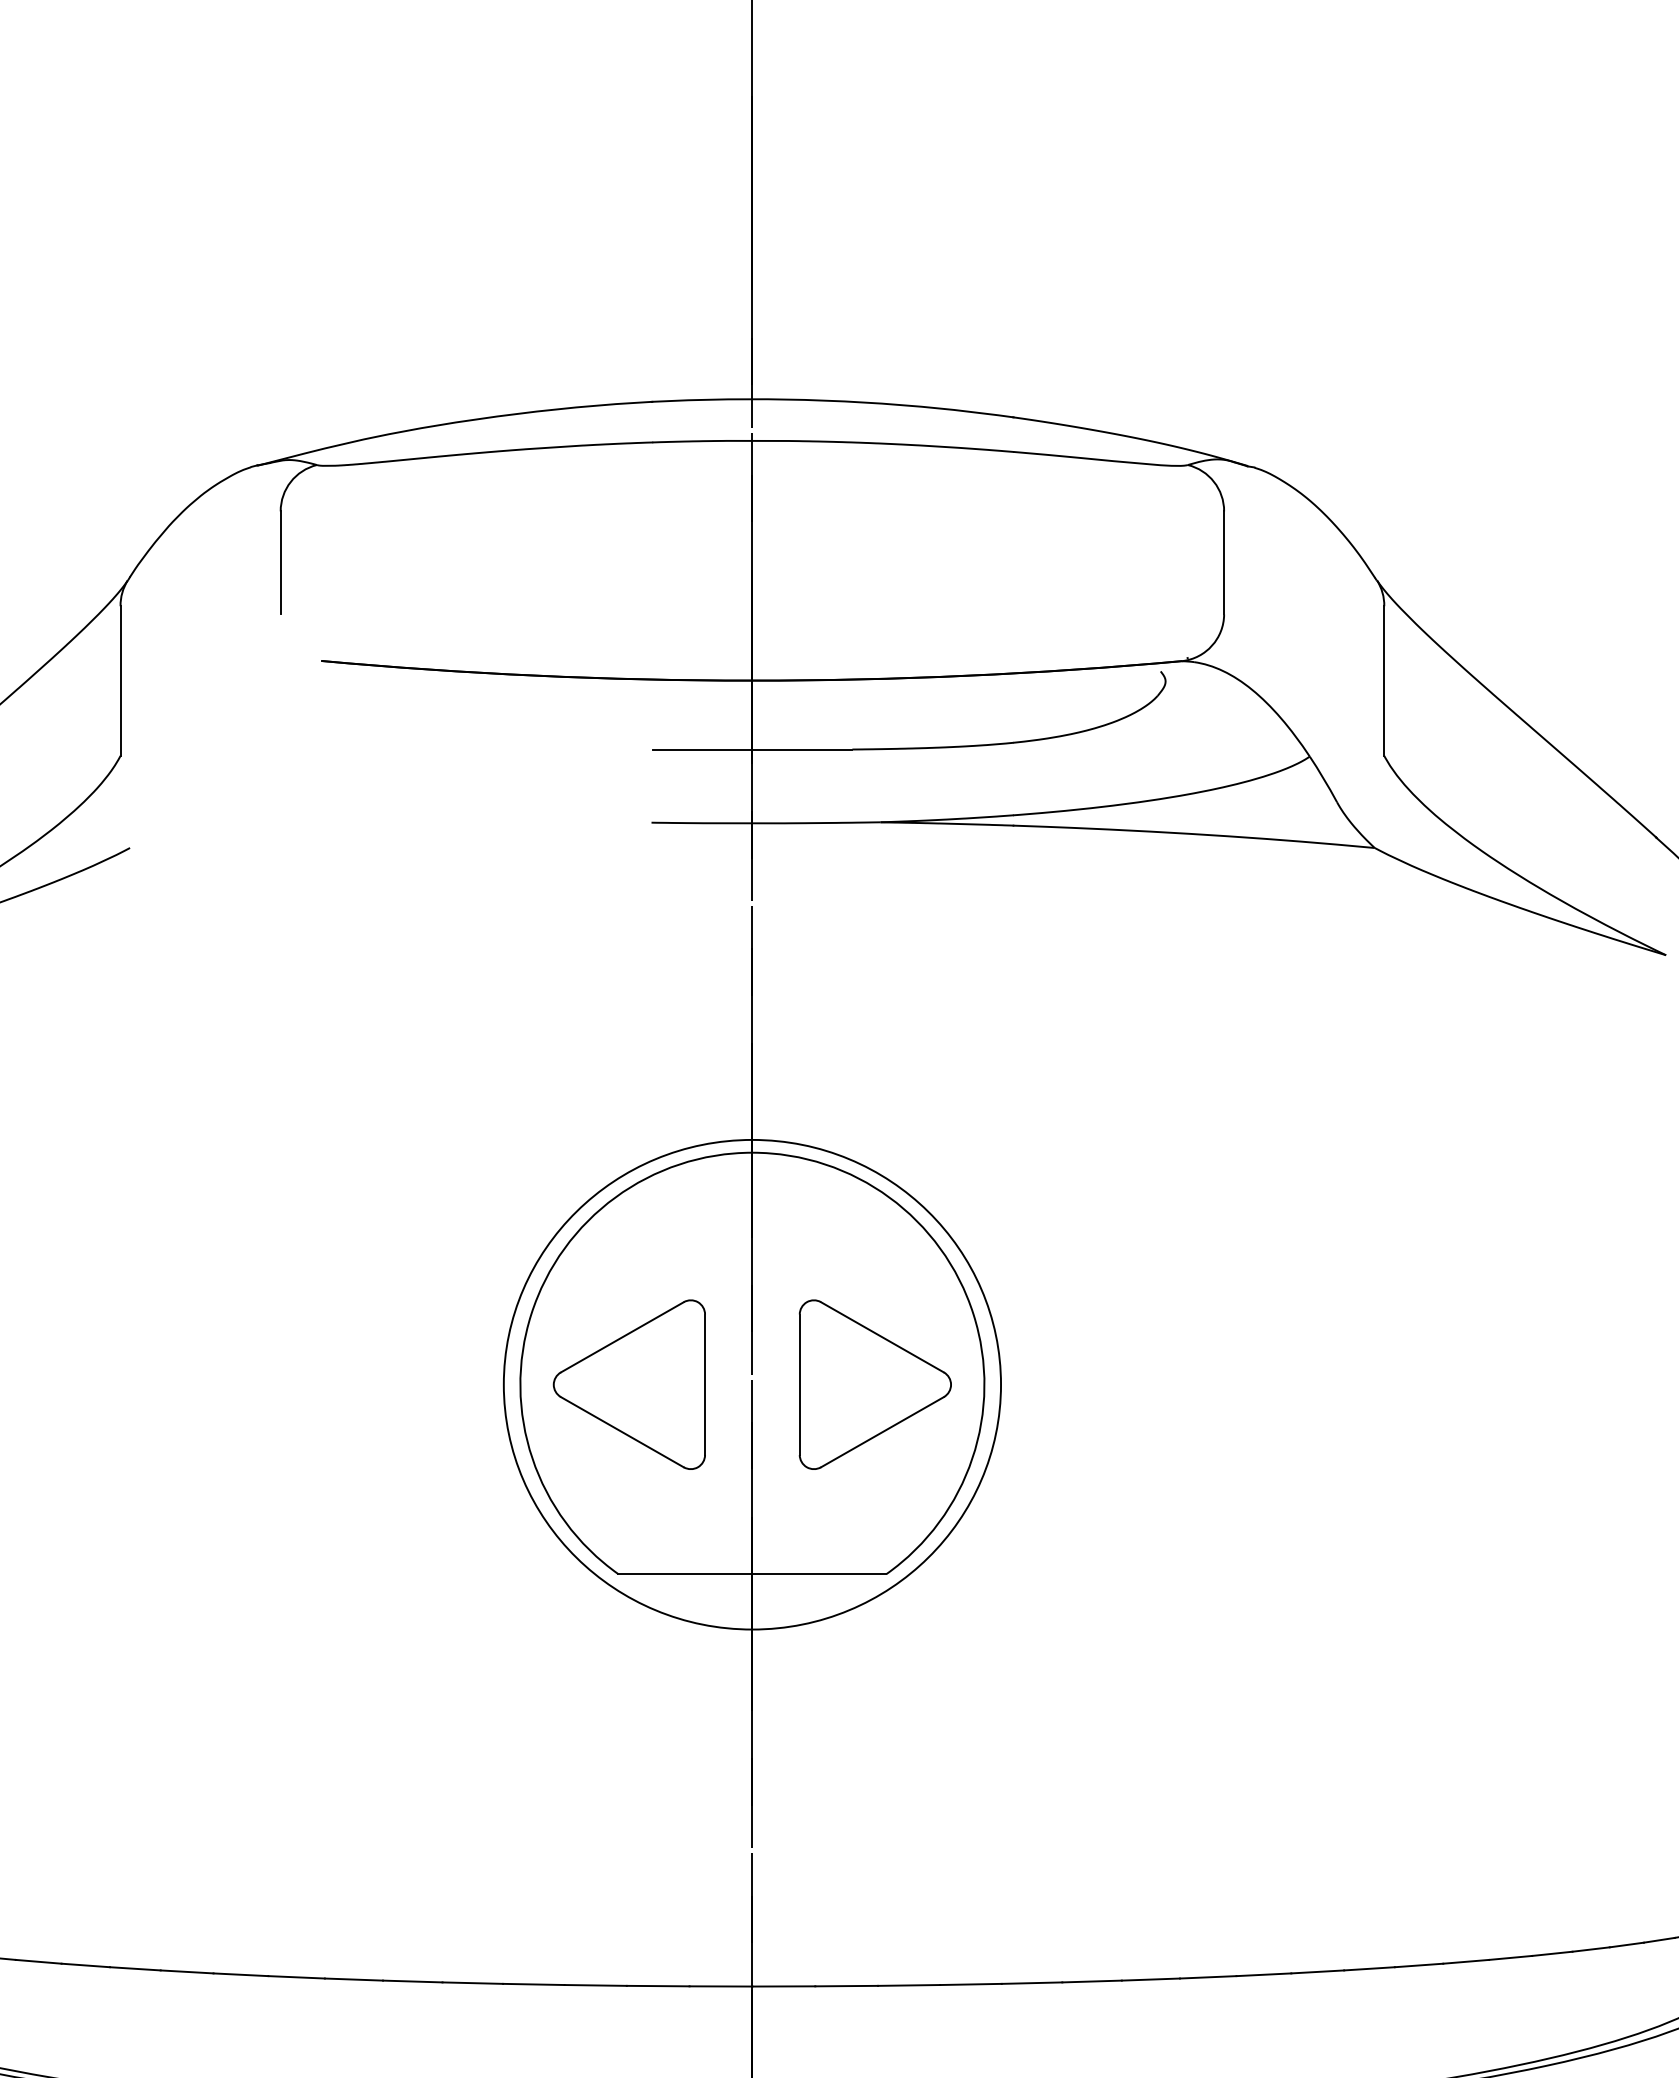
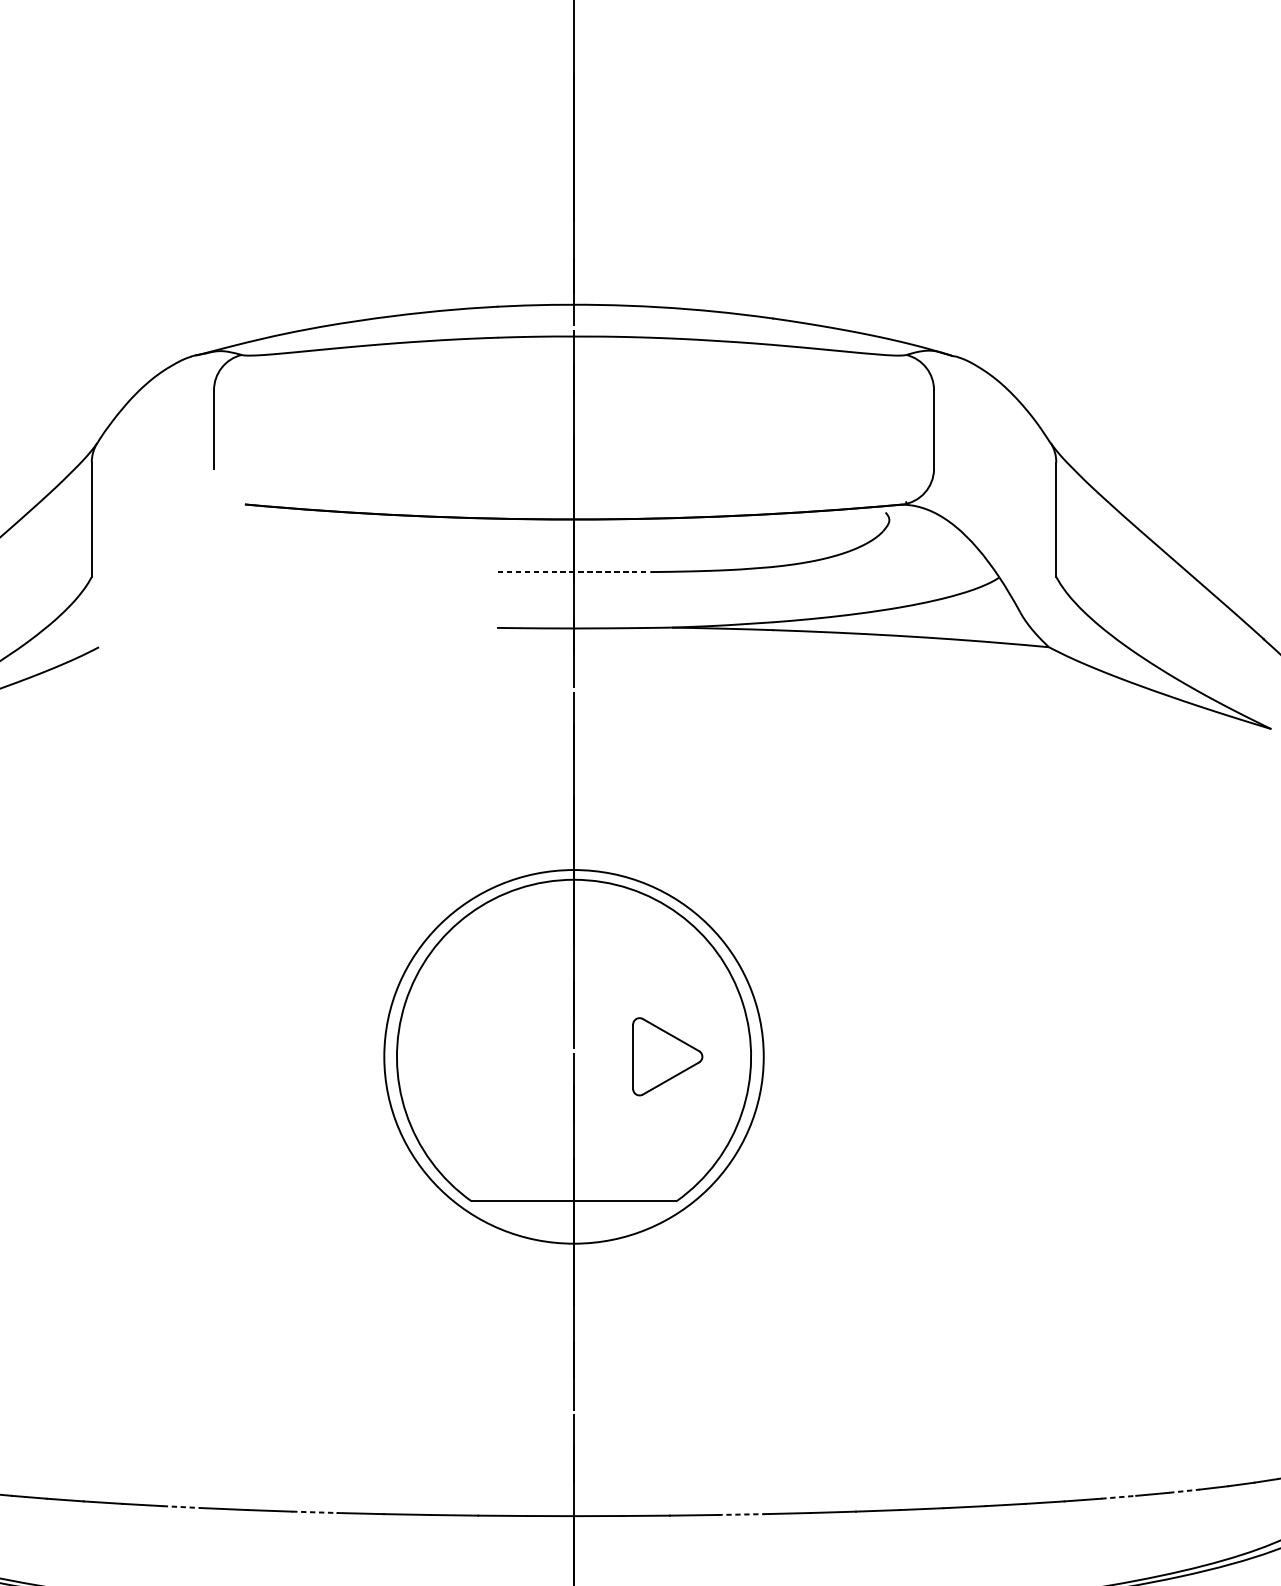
line: (752, 749) -> (574, 572), solid -> dashed
part: (628, 1384) -> (479, 1056), removed
part: (874, 1384) -> (667, 1056), size x0.6
line: (1552, 1953) -> (1184, 1490), solid -> dashed
line: (1466, 1961) -> (1119, 1497), solid -> dashed
line: (241, 1974) -> (184, 1506), solid -> dashed
line: (412, 1981) -> (314, 1512), solid -> dashed
line: (970, 1984) -> (740, 1514), solid -> dashed

